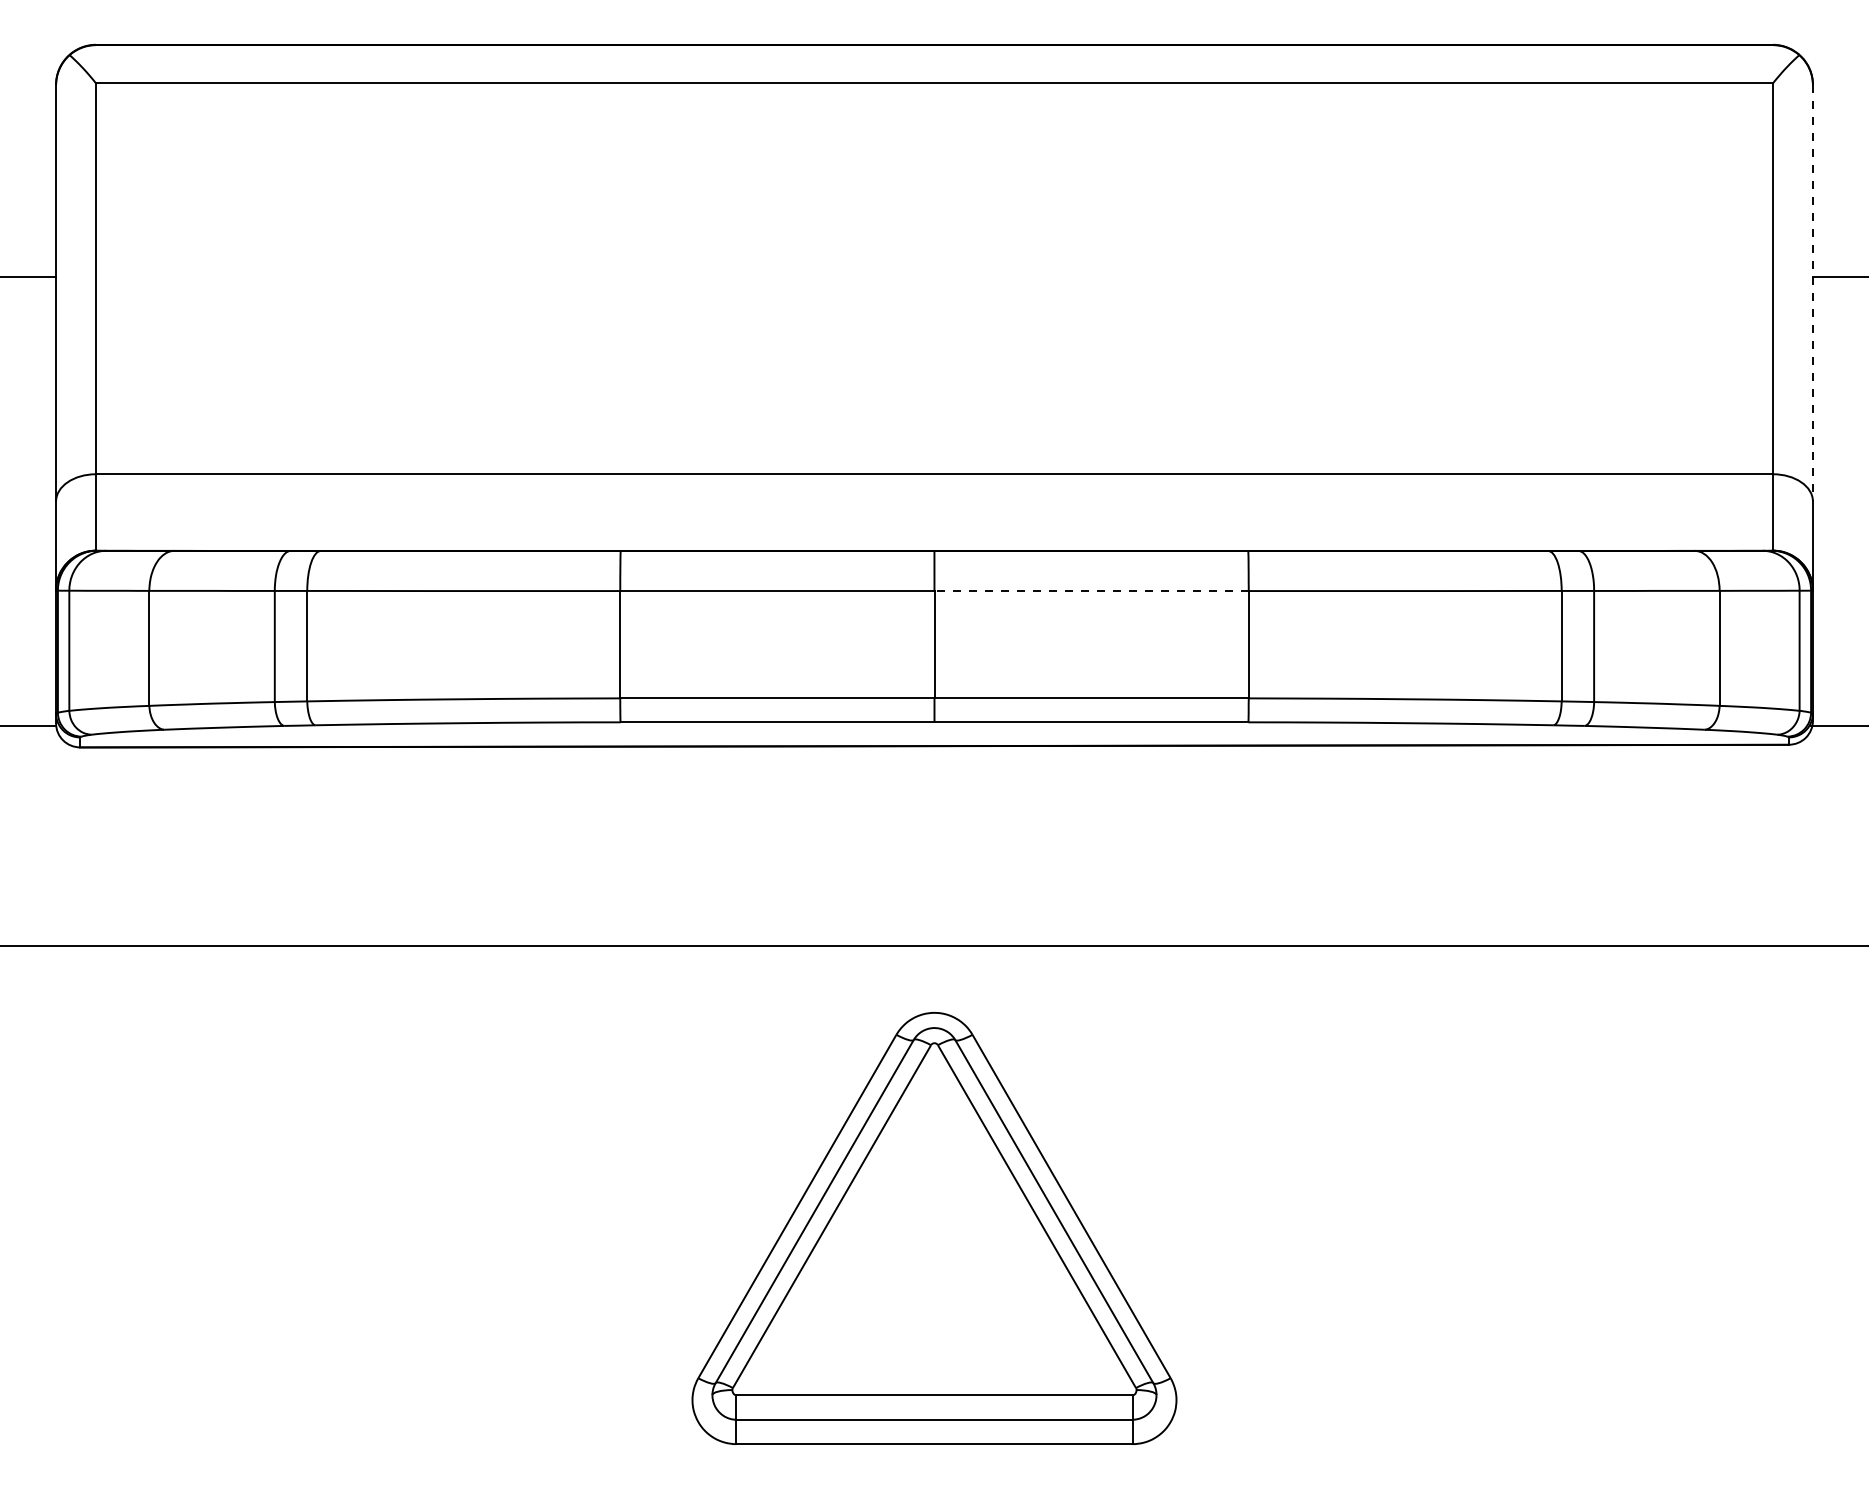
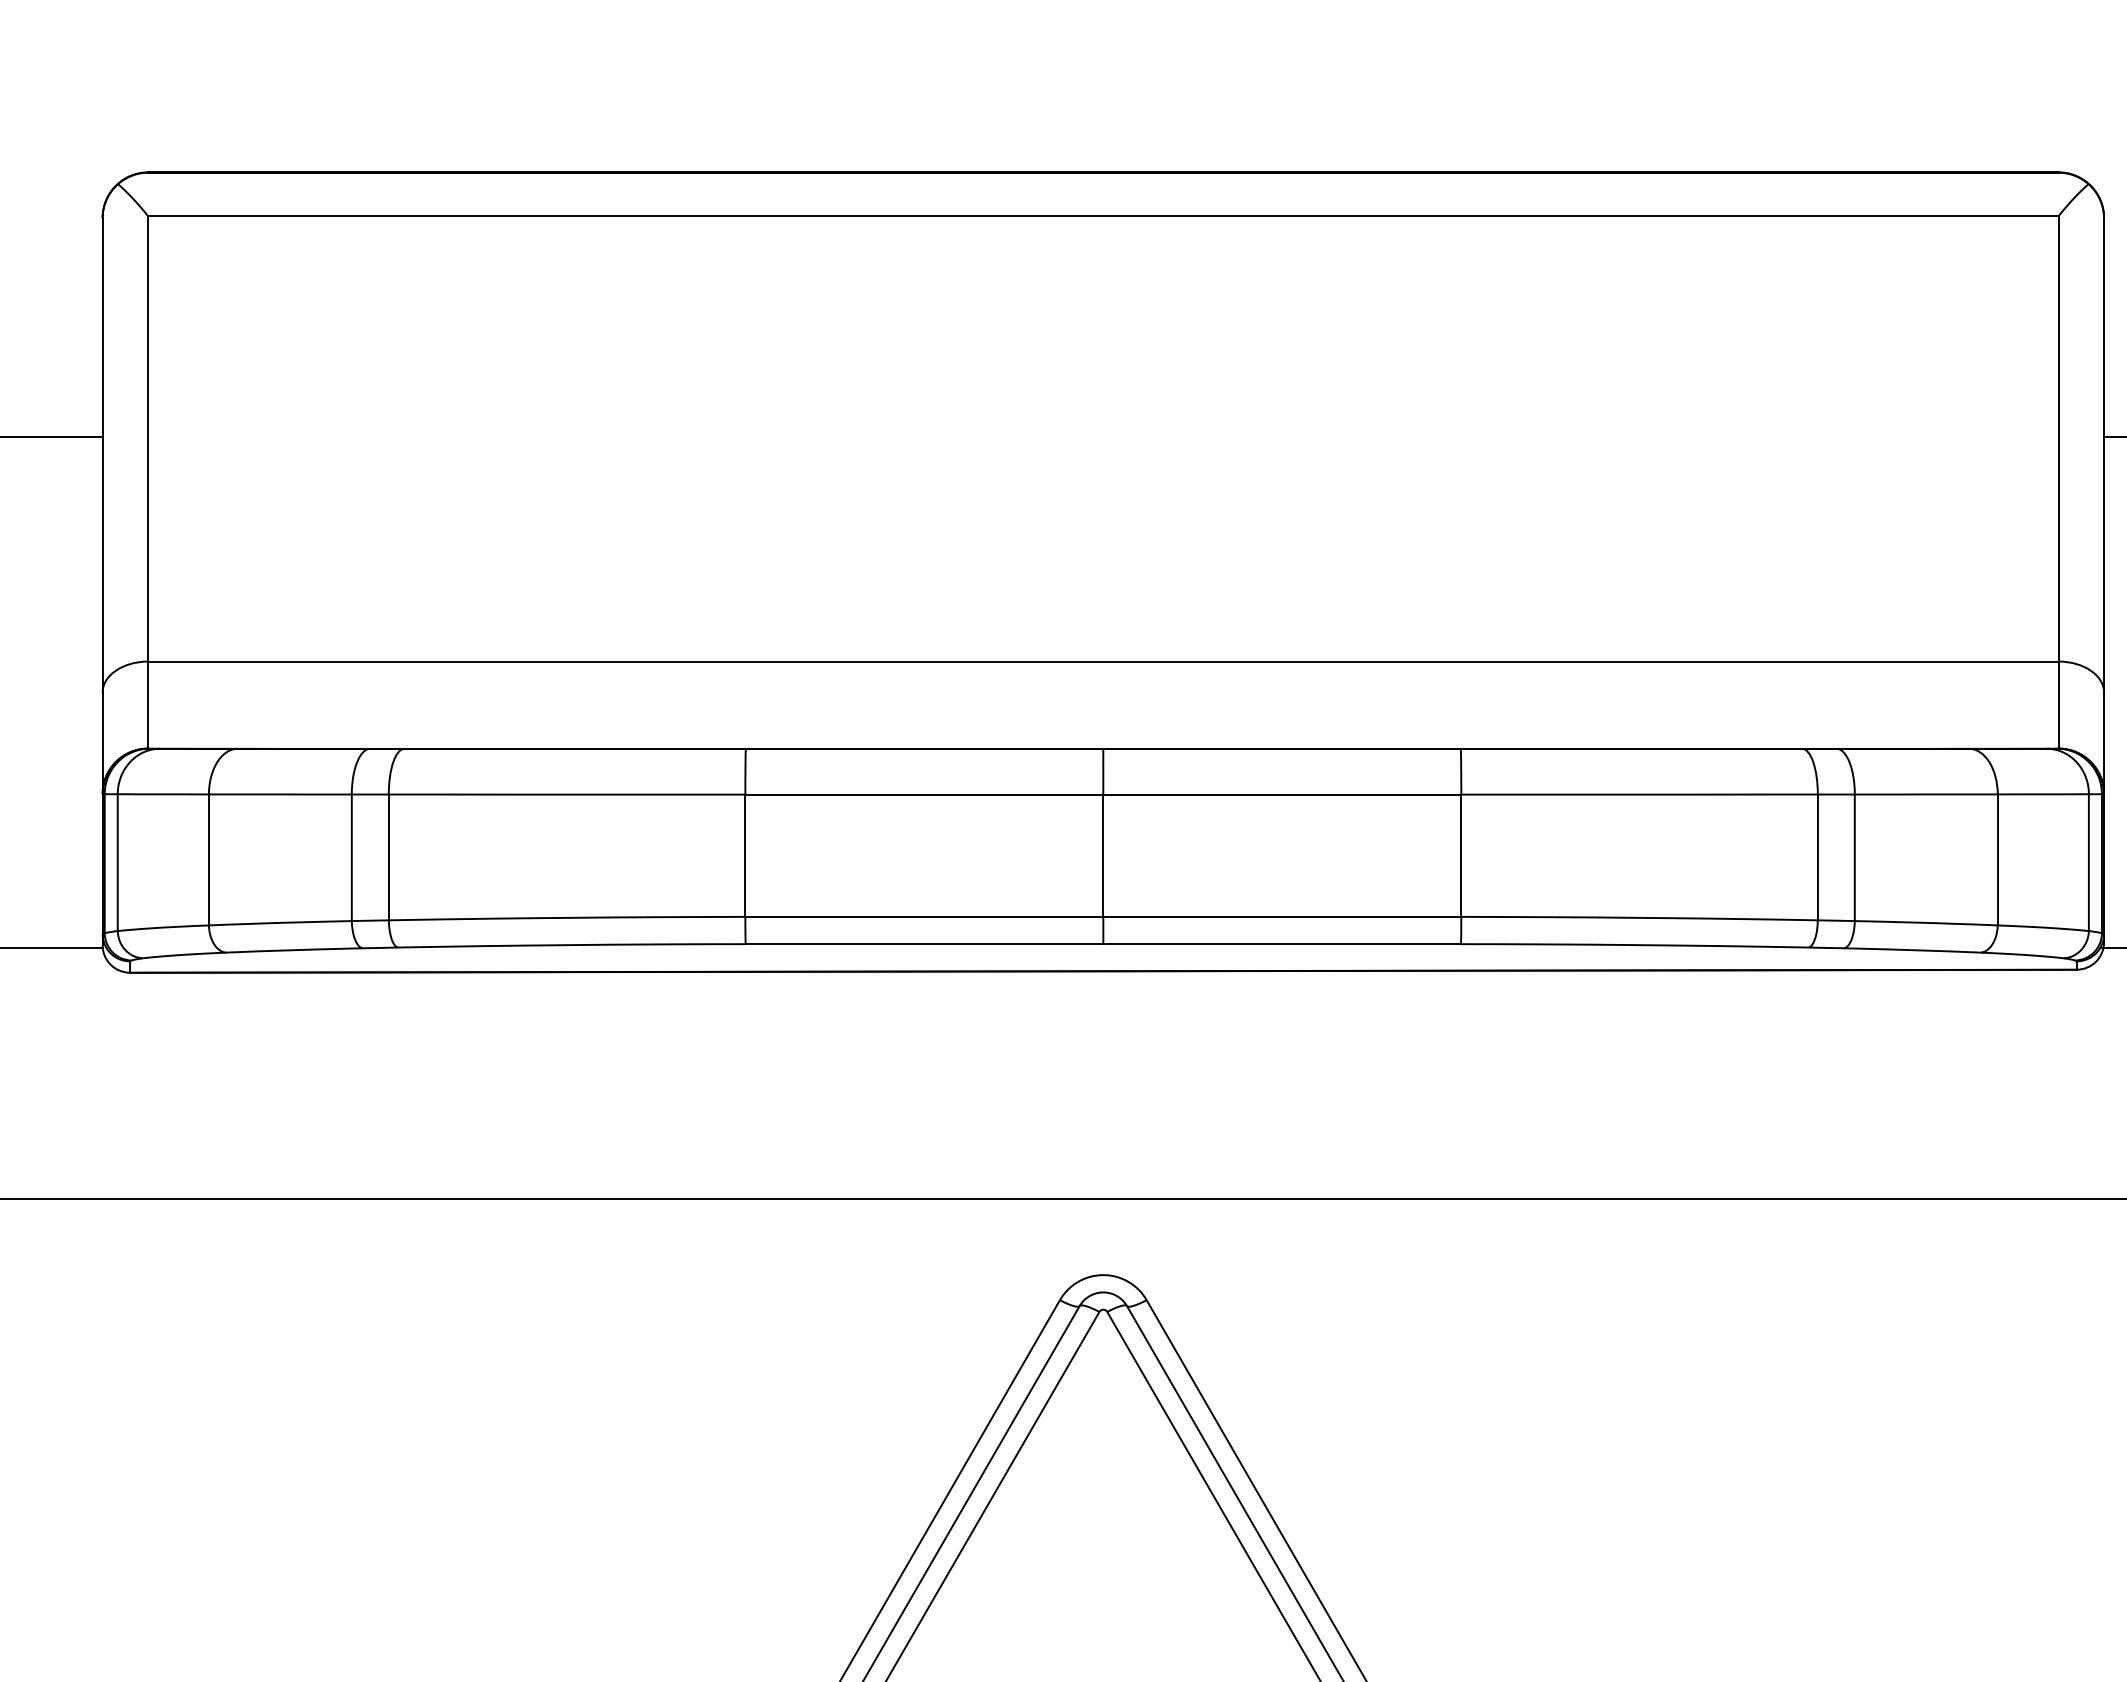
line: (1812, 293) -> (2103, 455), dashed -> solid
line: (1091, 591) -> (1282, 795), dashed -> solid

